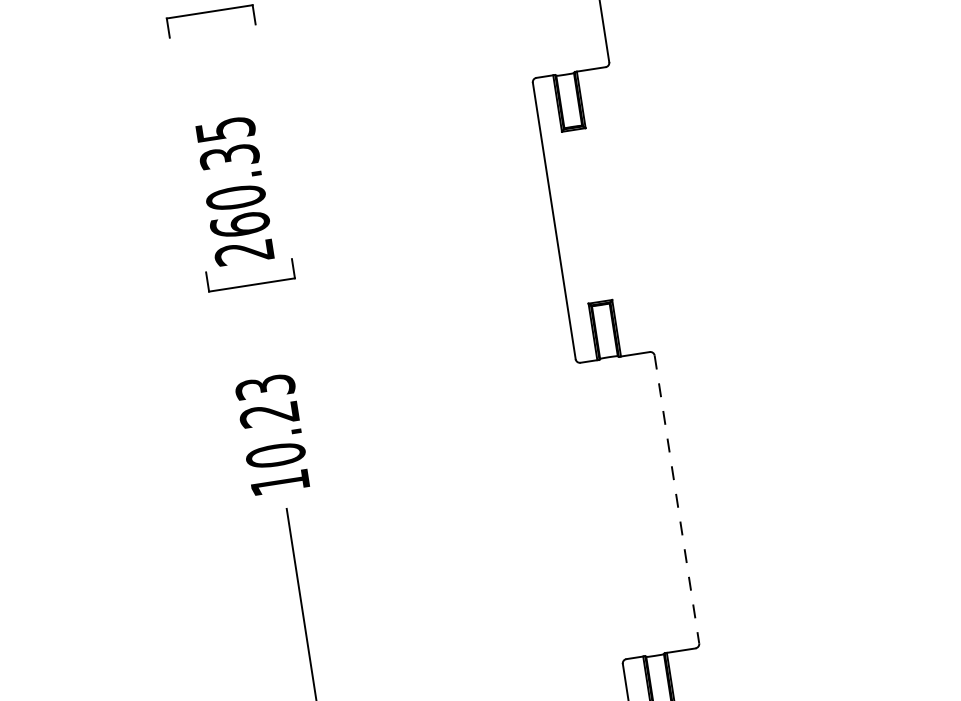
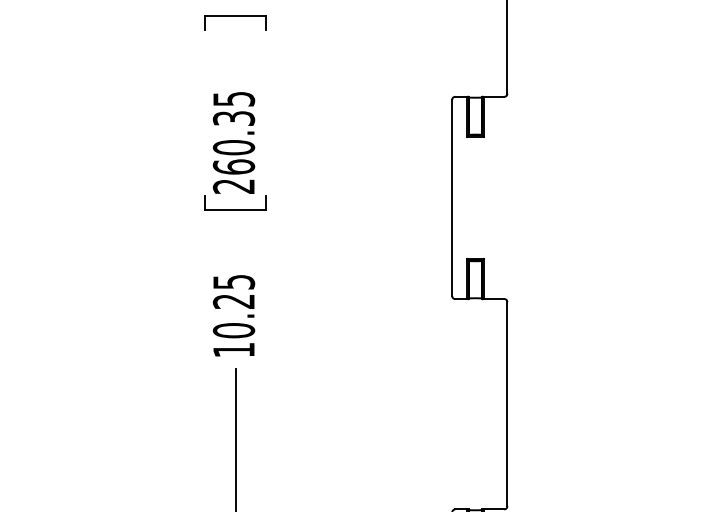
text: (264, 386) -> (233, 281), 10.23 -> 10.25
line: (677, 499) -> (507, 404), dashed -> solid

